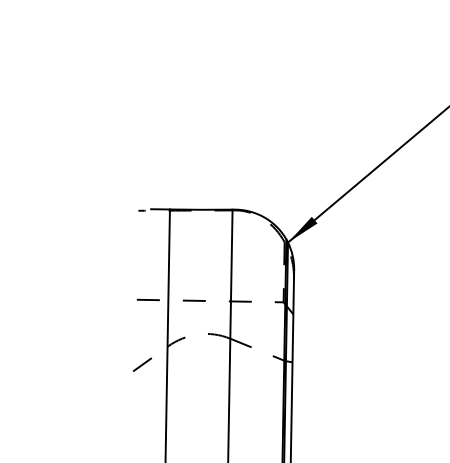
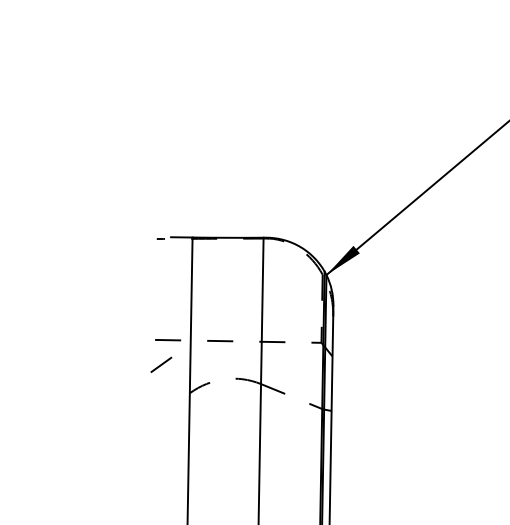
line: (142, 364) -> (161, 364), moved

